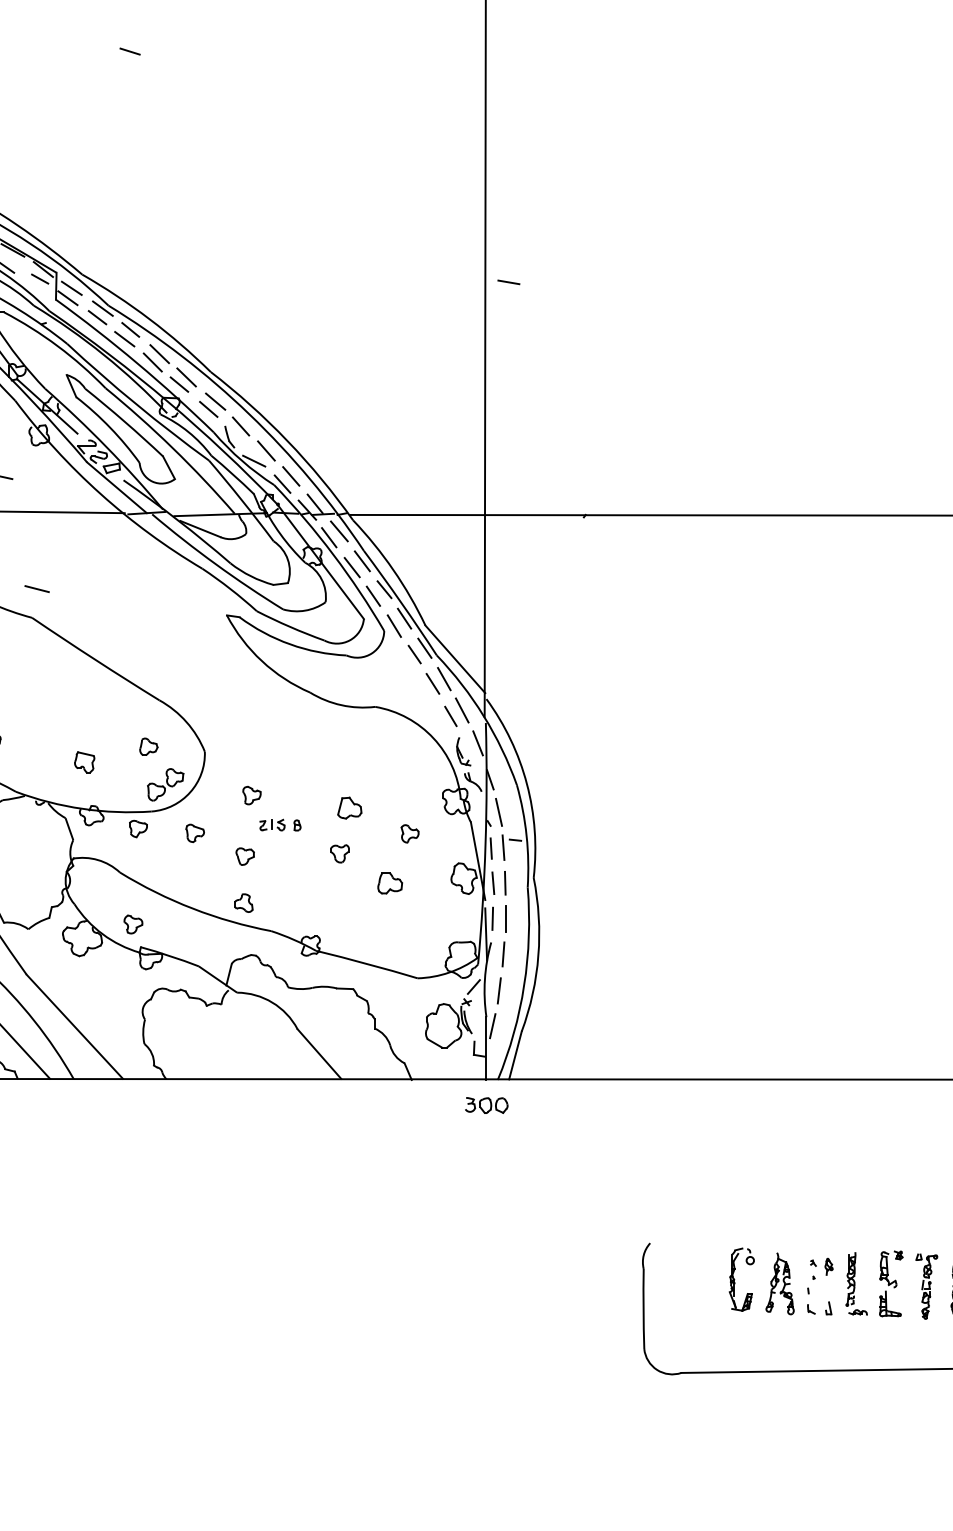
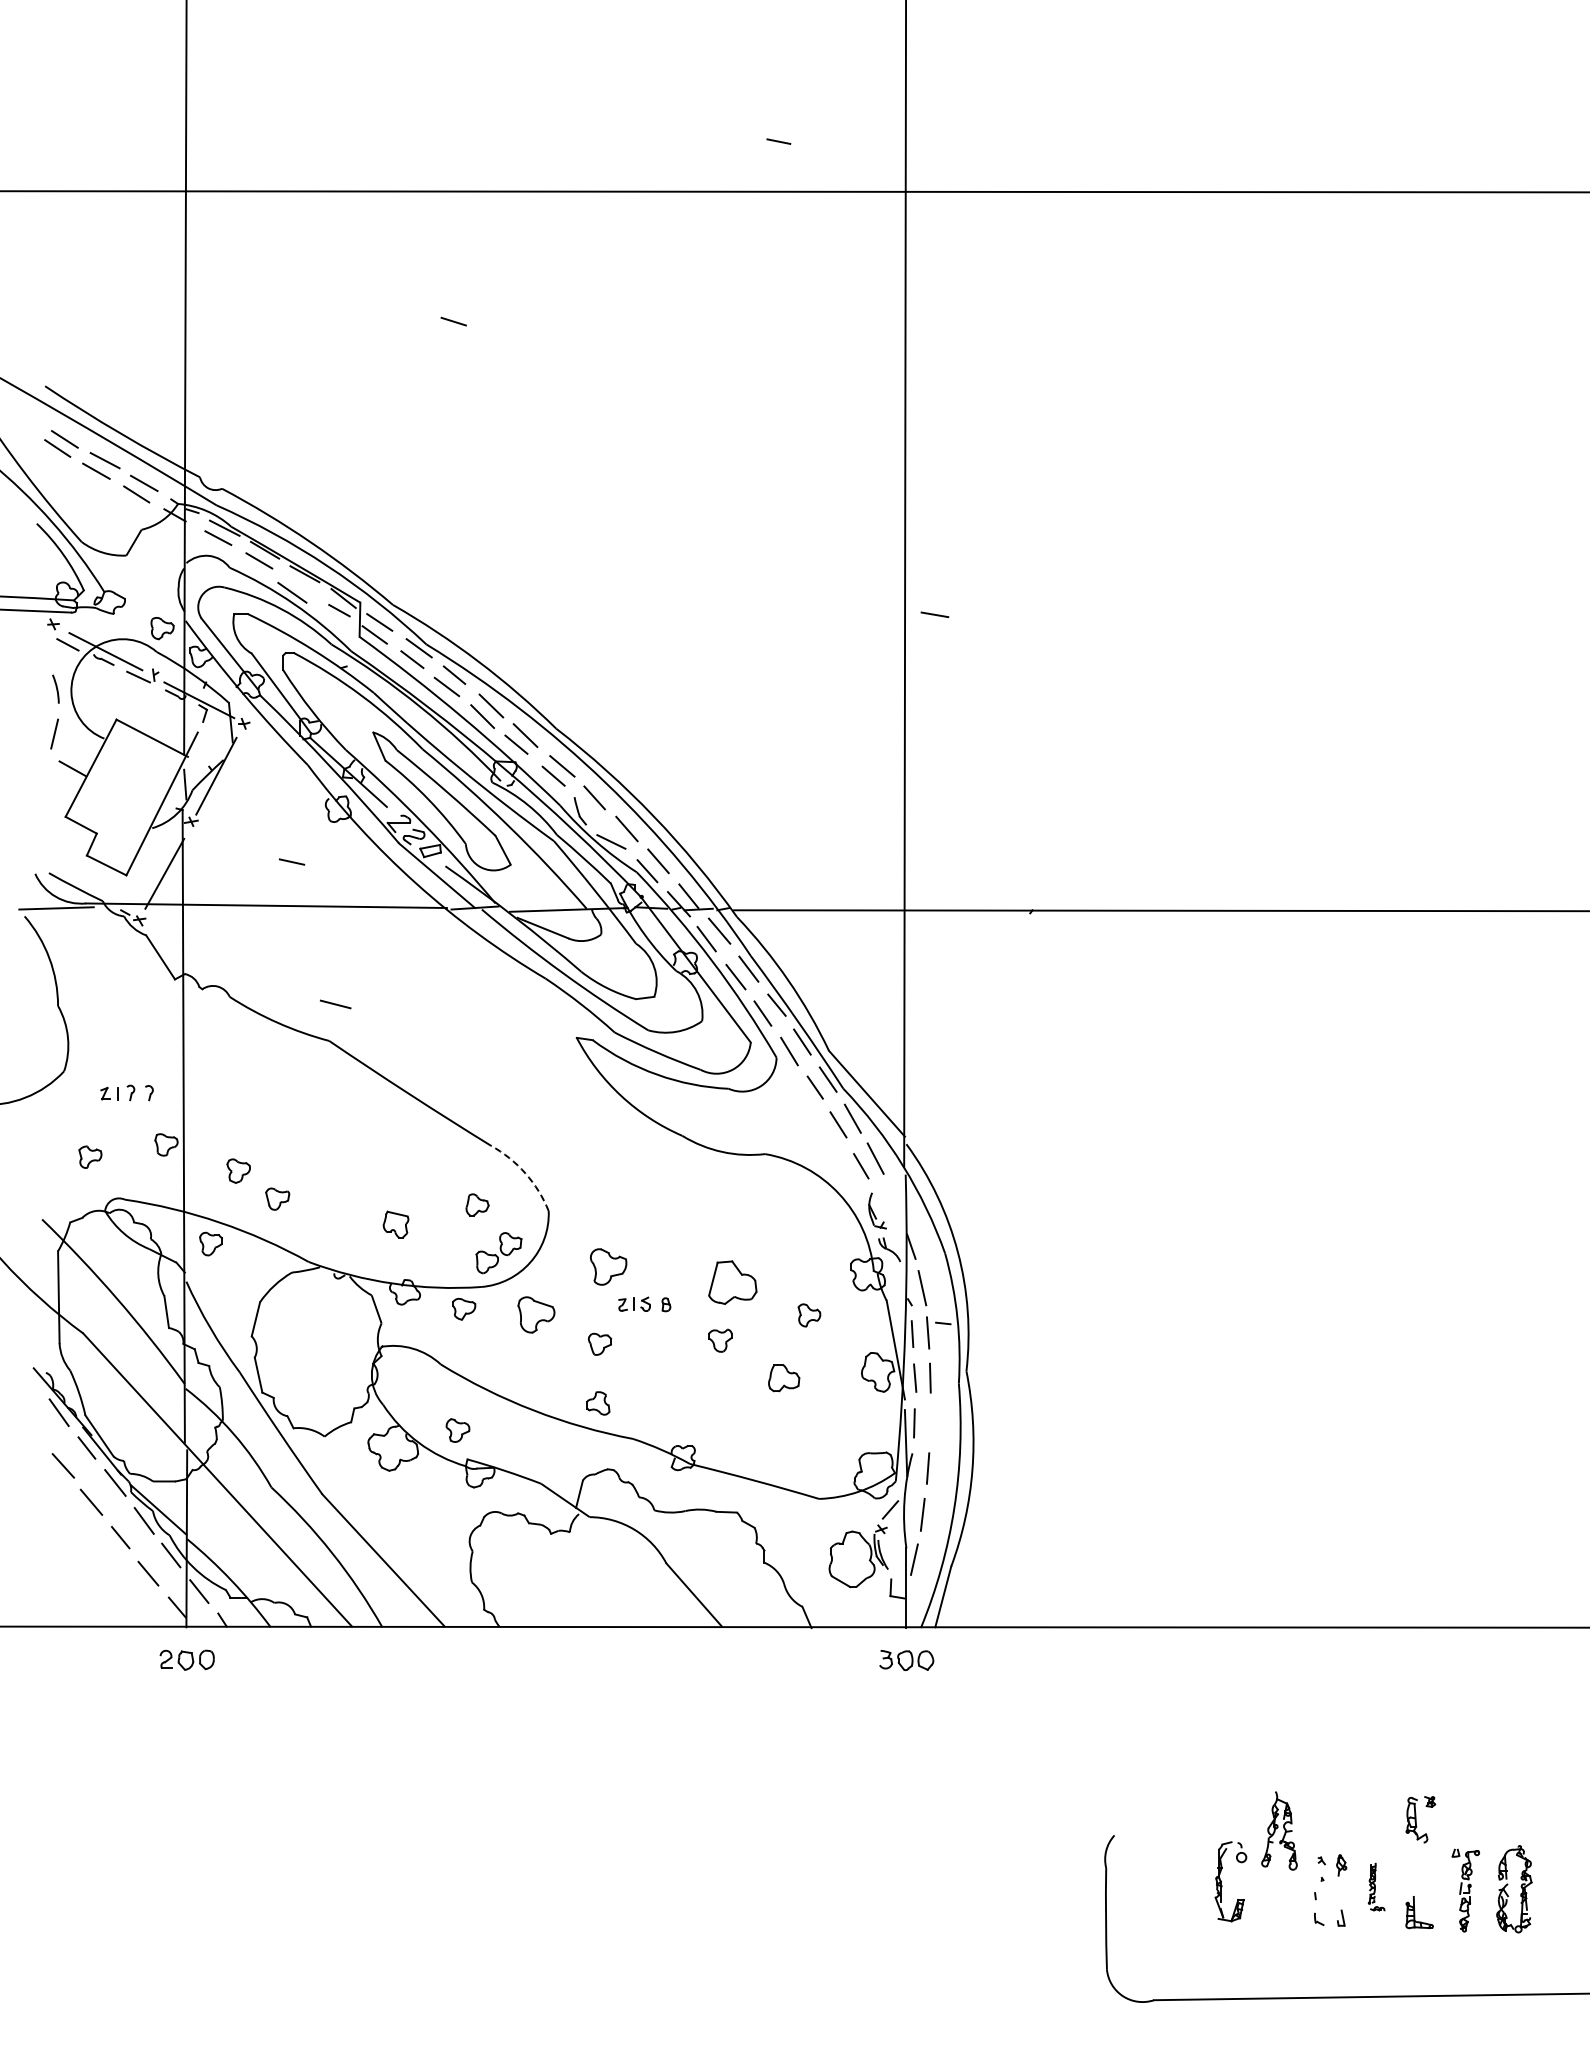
arc: (186, 722) -> (525, 1173), solid -> dashed
line: (477, 743) -> (895, 1200), removed
part: (251, 795) -> (608, 1266), size x1.6
part: (349, 807) -> (732, 1282), size x1.6
part: (195, 833) -> (536, 1314), size x1.6
line: (505, 918) -> (930, 1423), removed
part: (891, 1269) -> (1420, 1819), moved
part: (780, 1283) -> (1279, 1830), moved
part: (856, 1283) -> (1376, 1886), size x0.6

